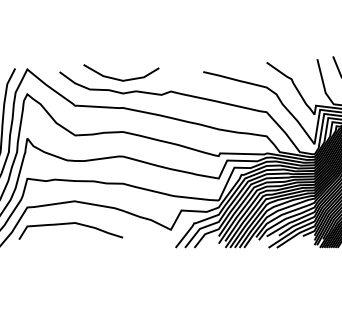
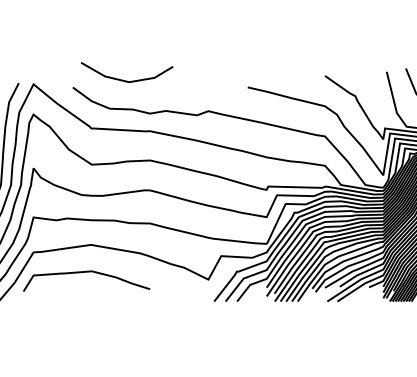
line: (118, 78) -> (123, 79), moved

